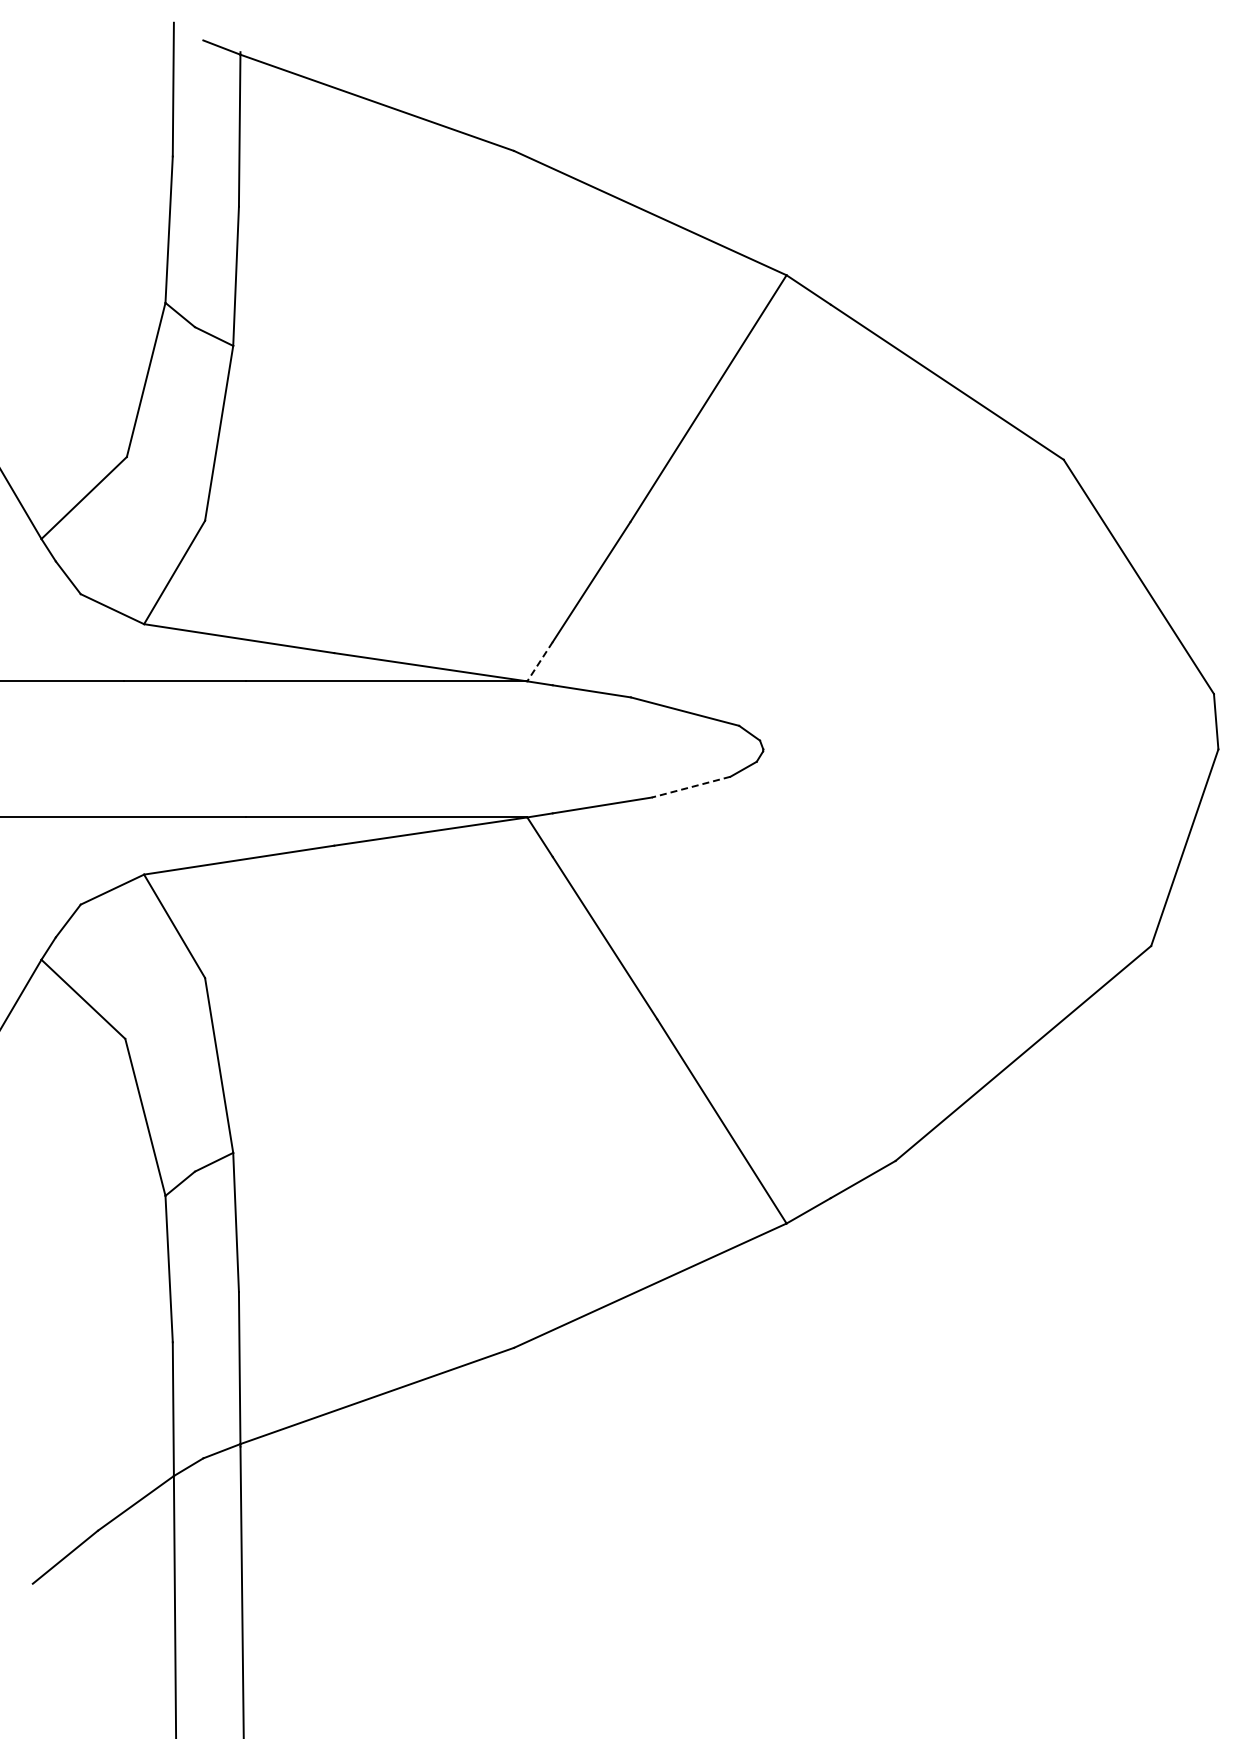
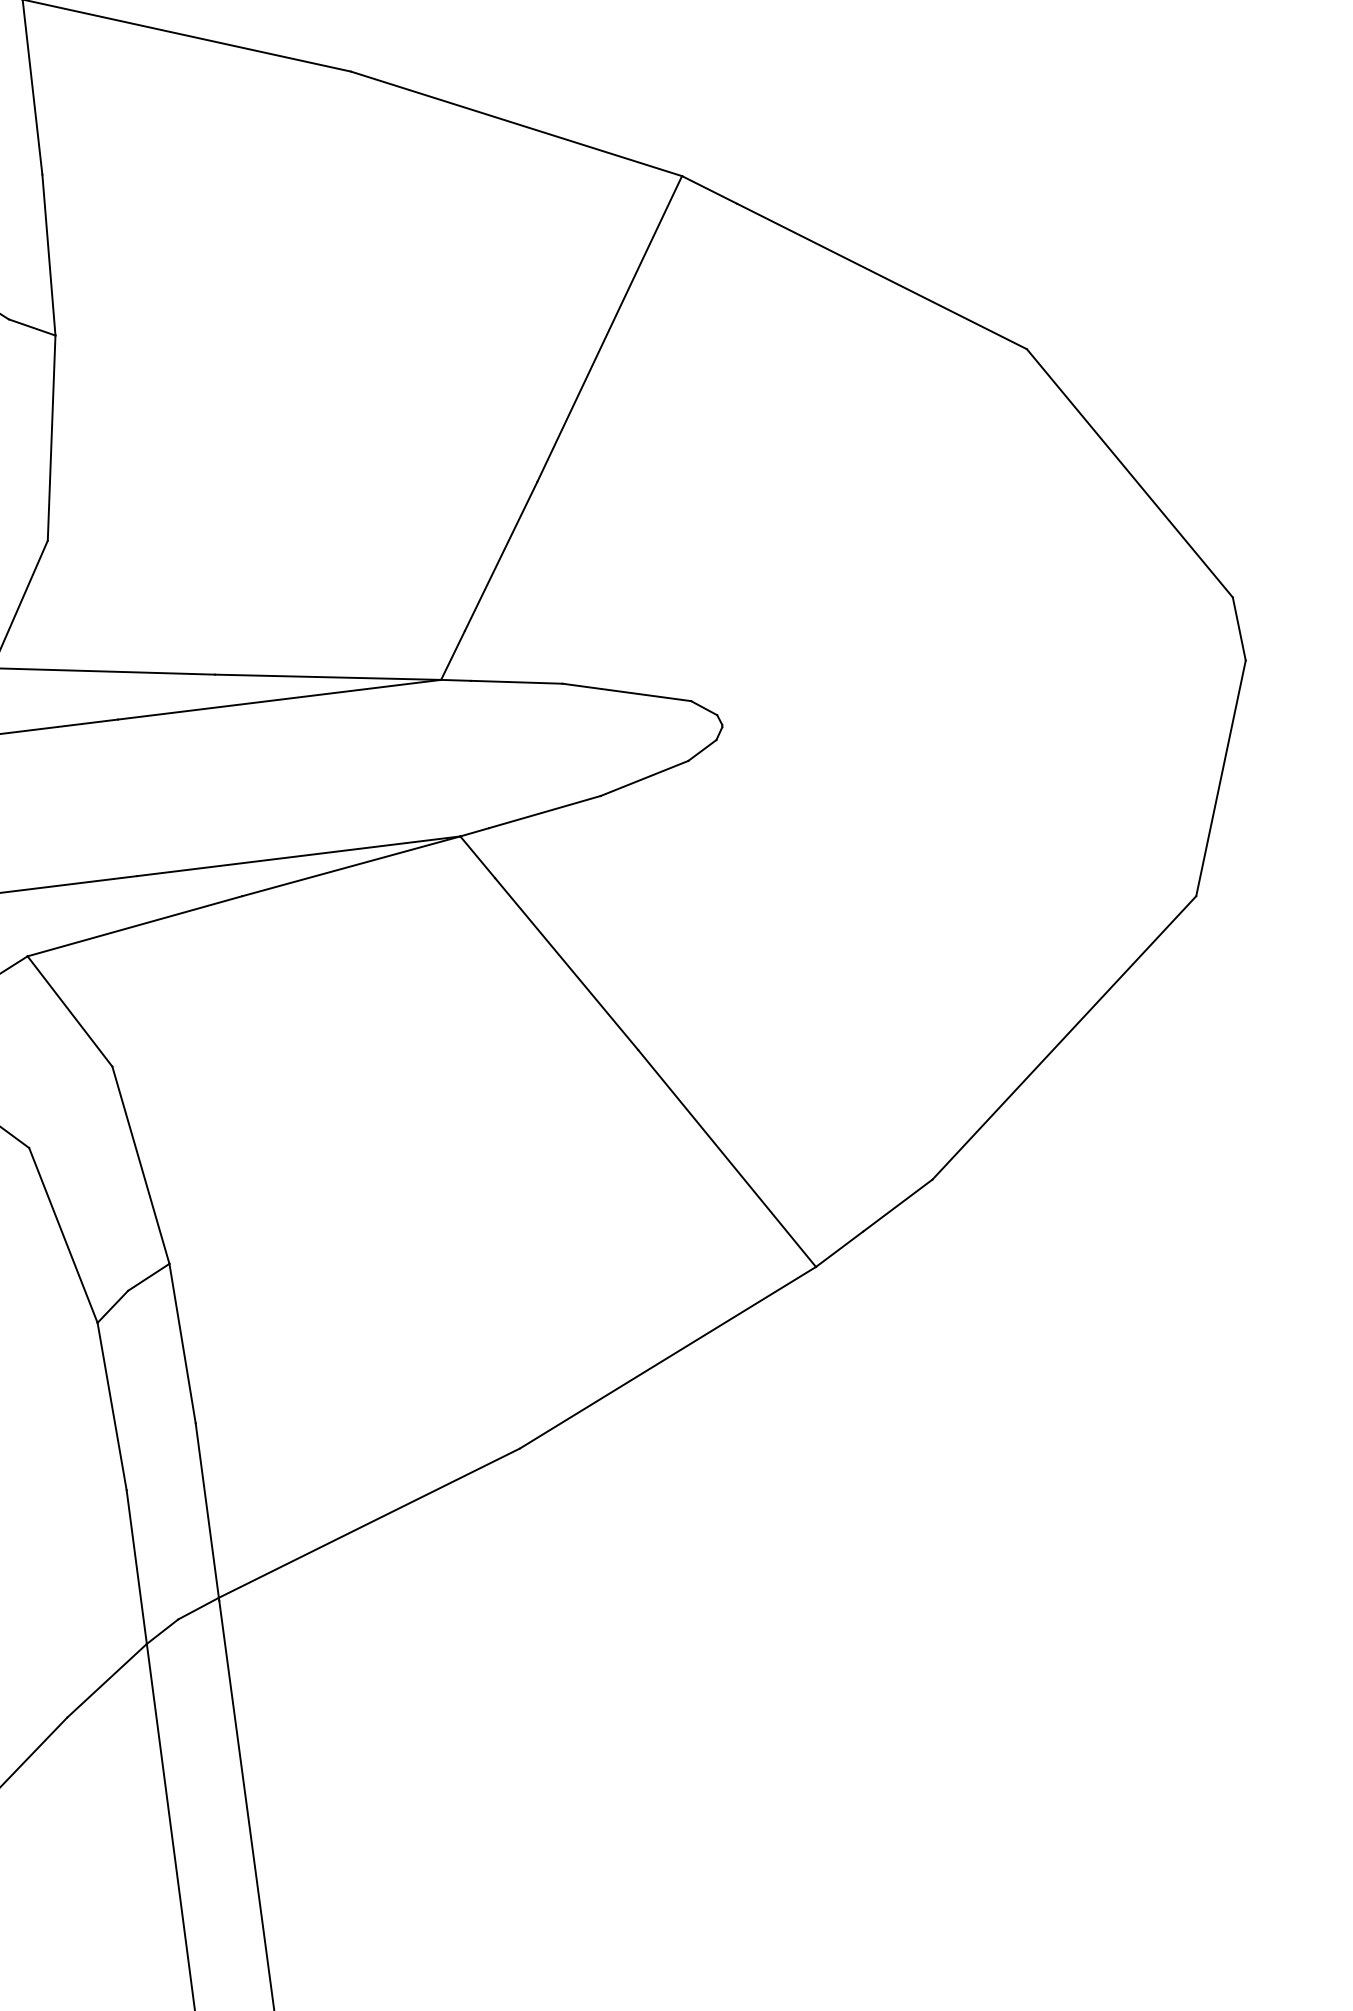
line: (539, 662) -> (452, 656), dashed -> solid
line: (691, 787) -> (645, 778), dashed -> solid

